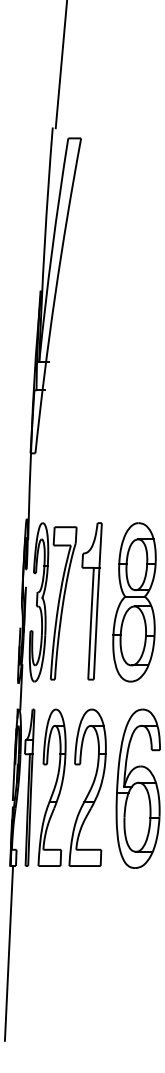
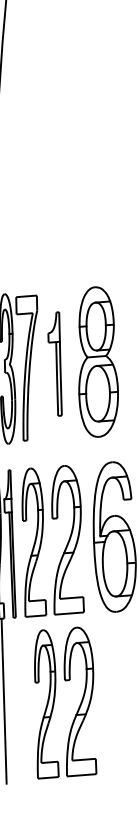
part: (91, 601) -> (56, 364), size x0.7
part: (62, 959) -> (54, 703), added

